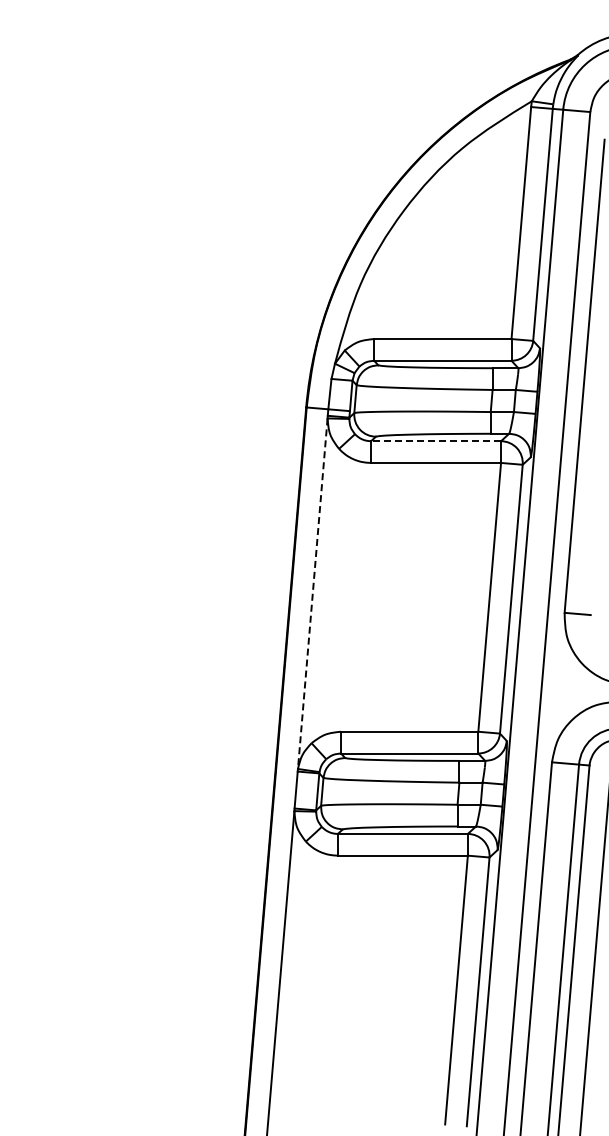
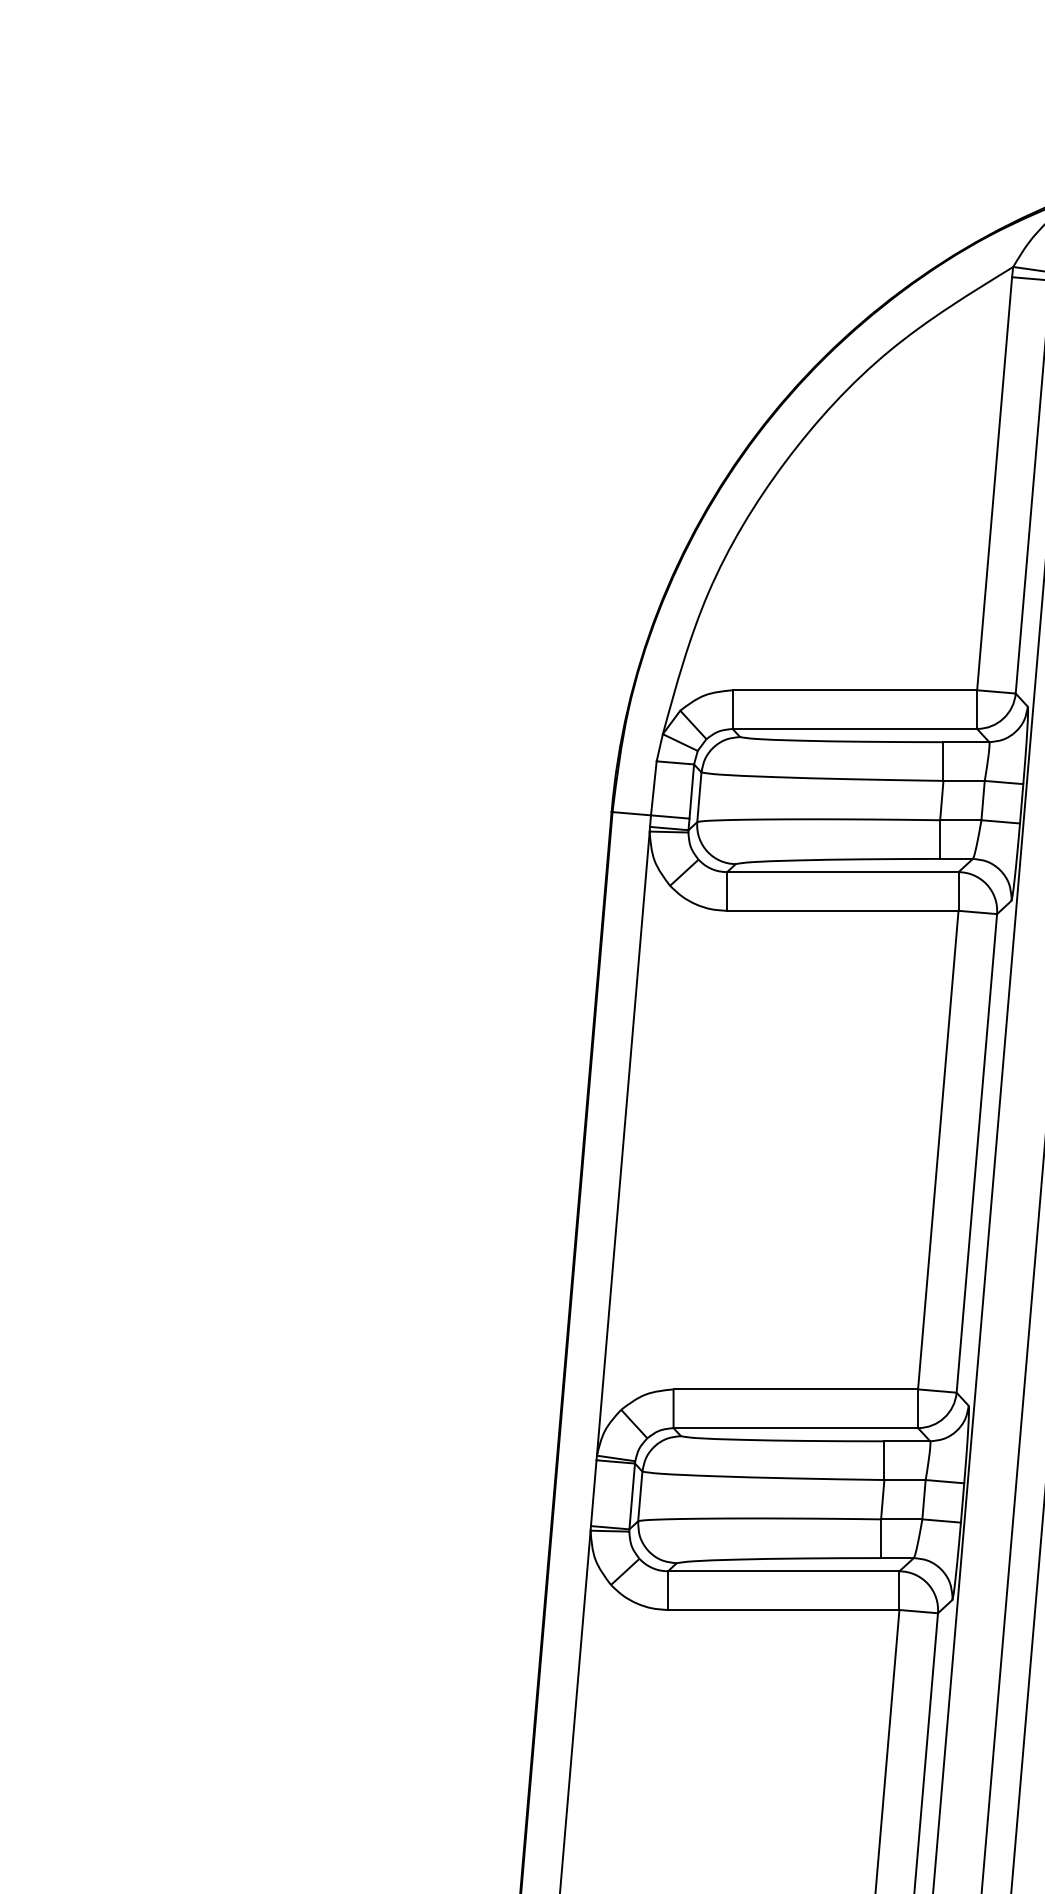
line: (435, 441) -> (841, 872), dashed -> solid
line: (312, 593) -> (622, 1143), dashed -> solid

